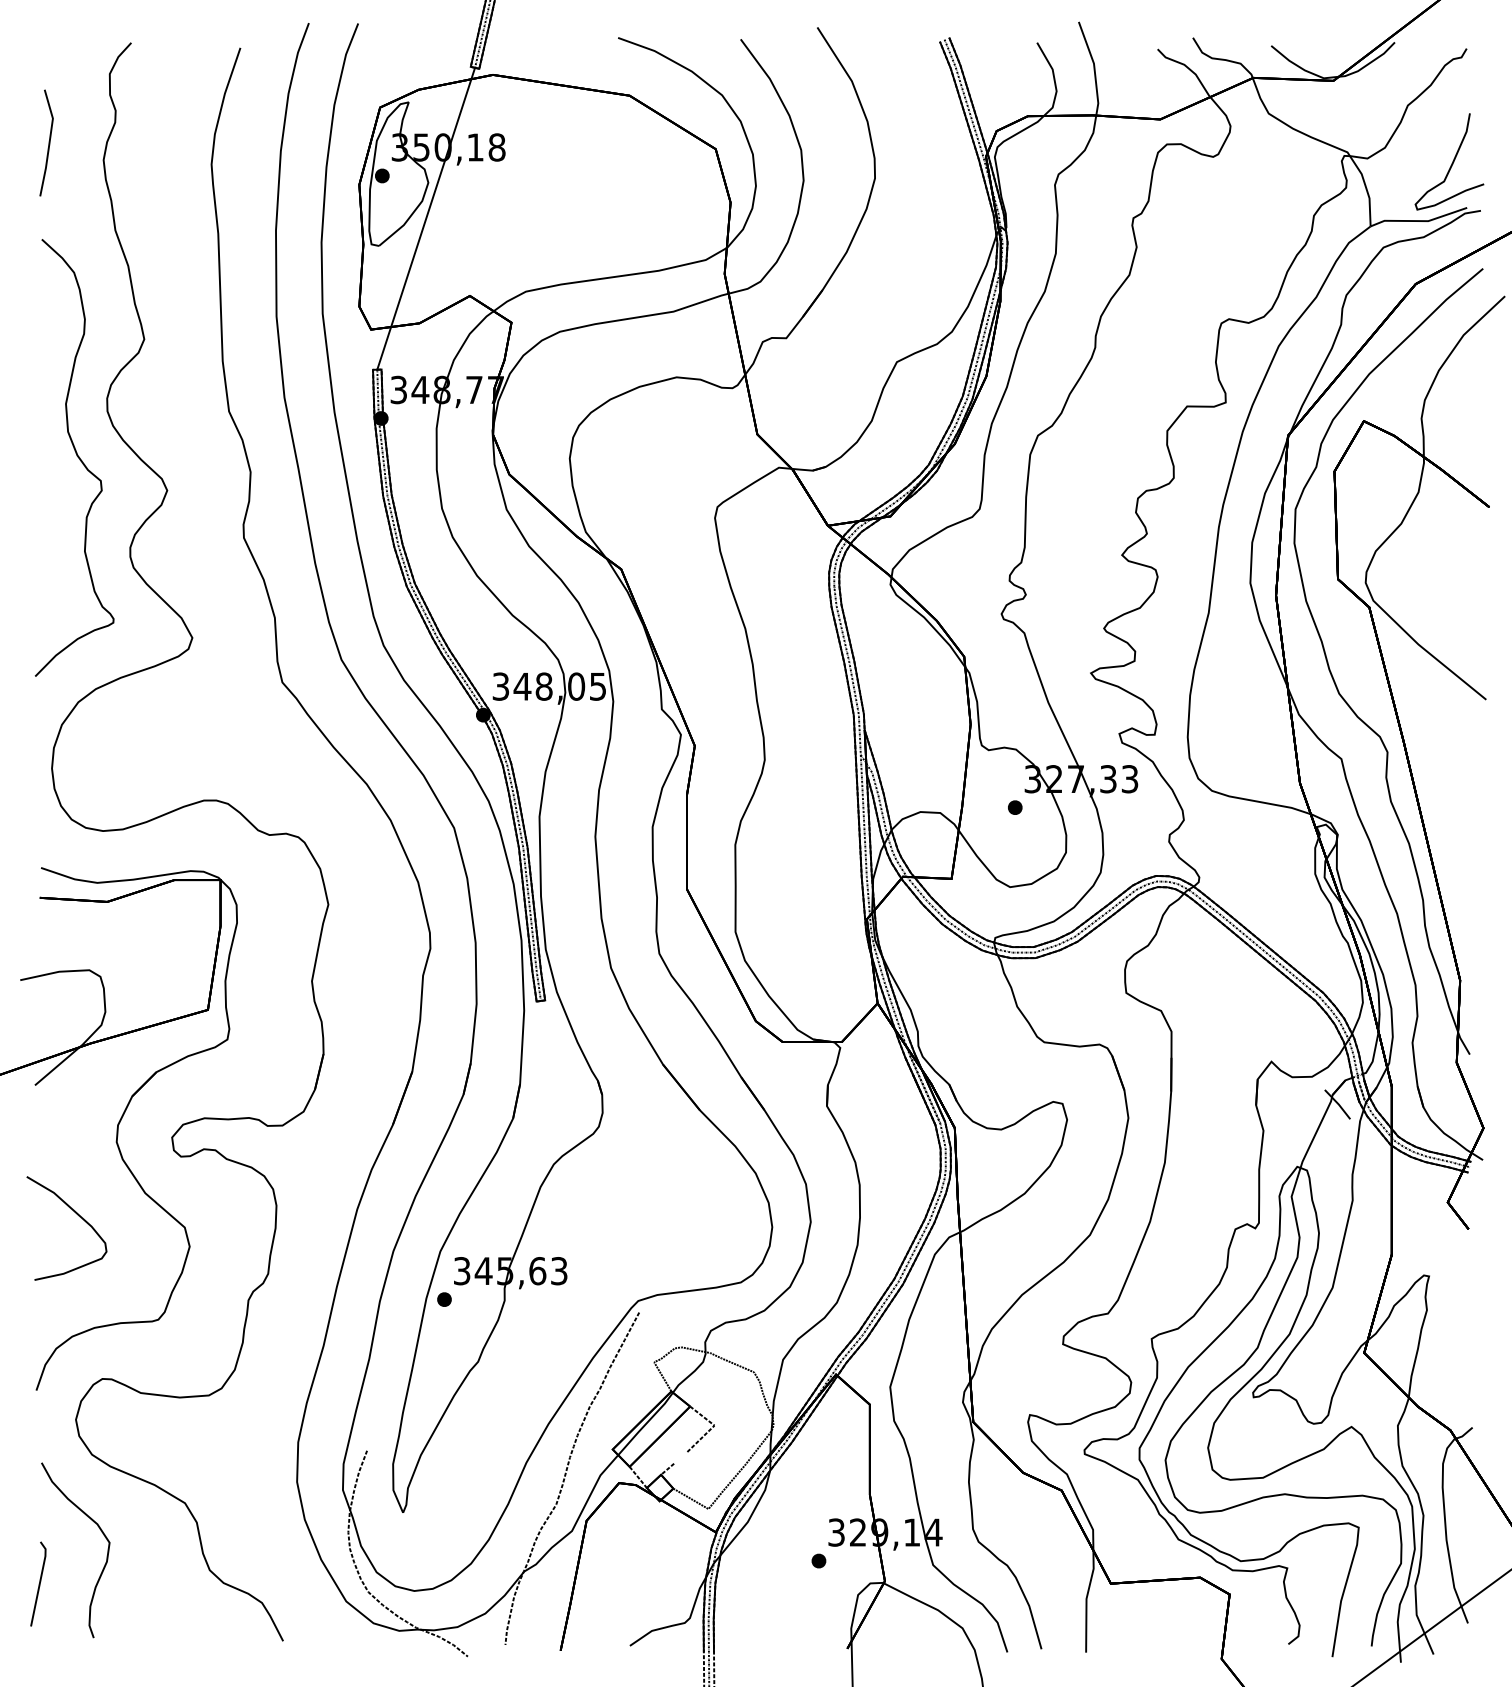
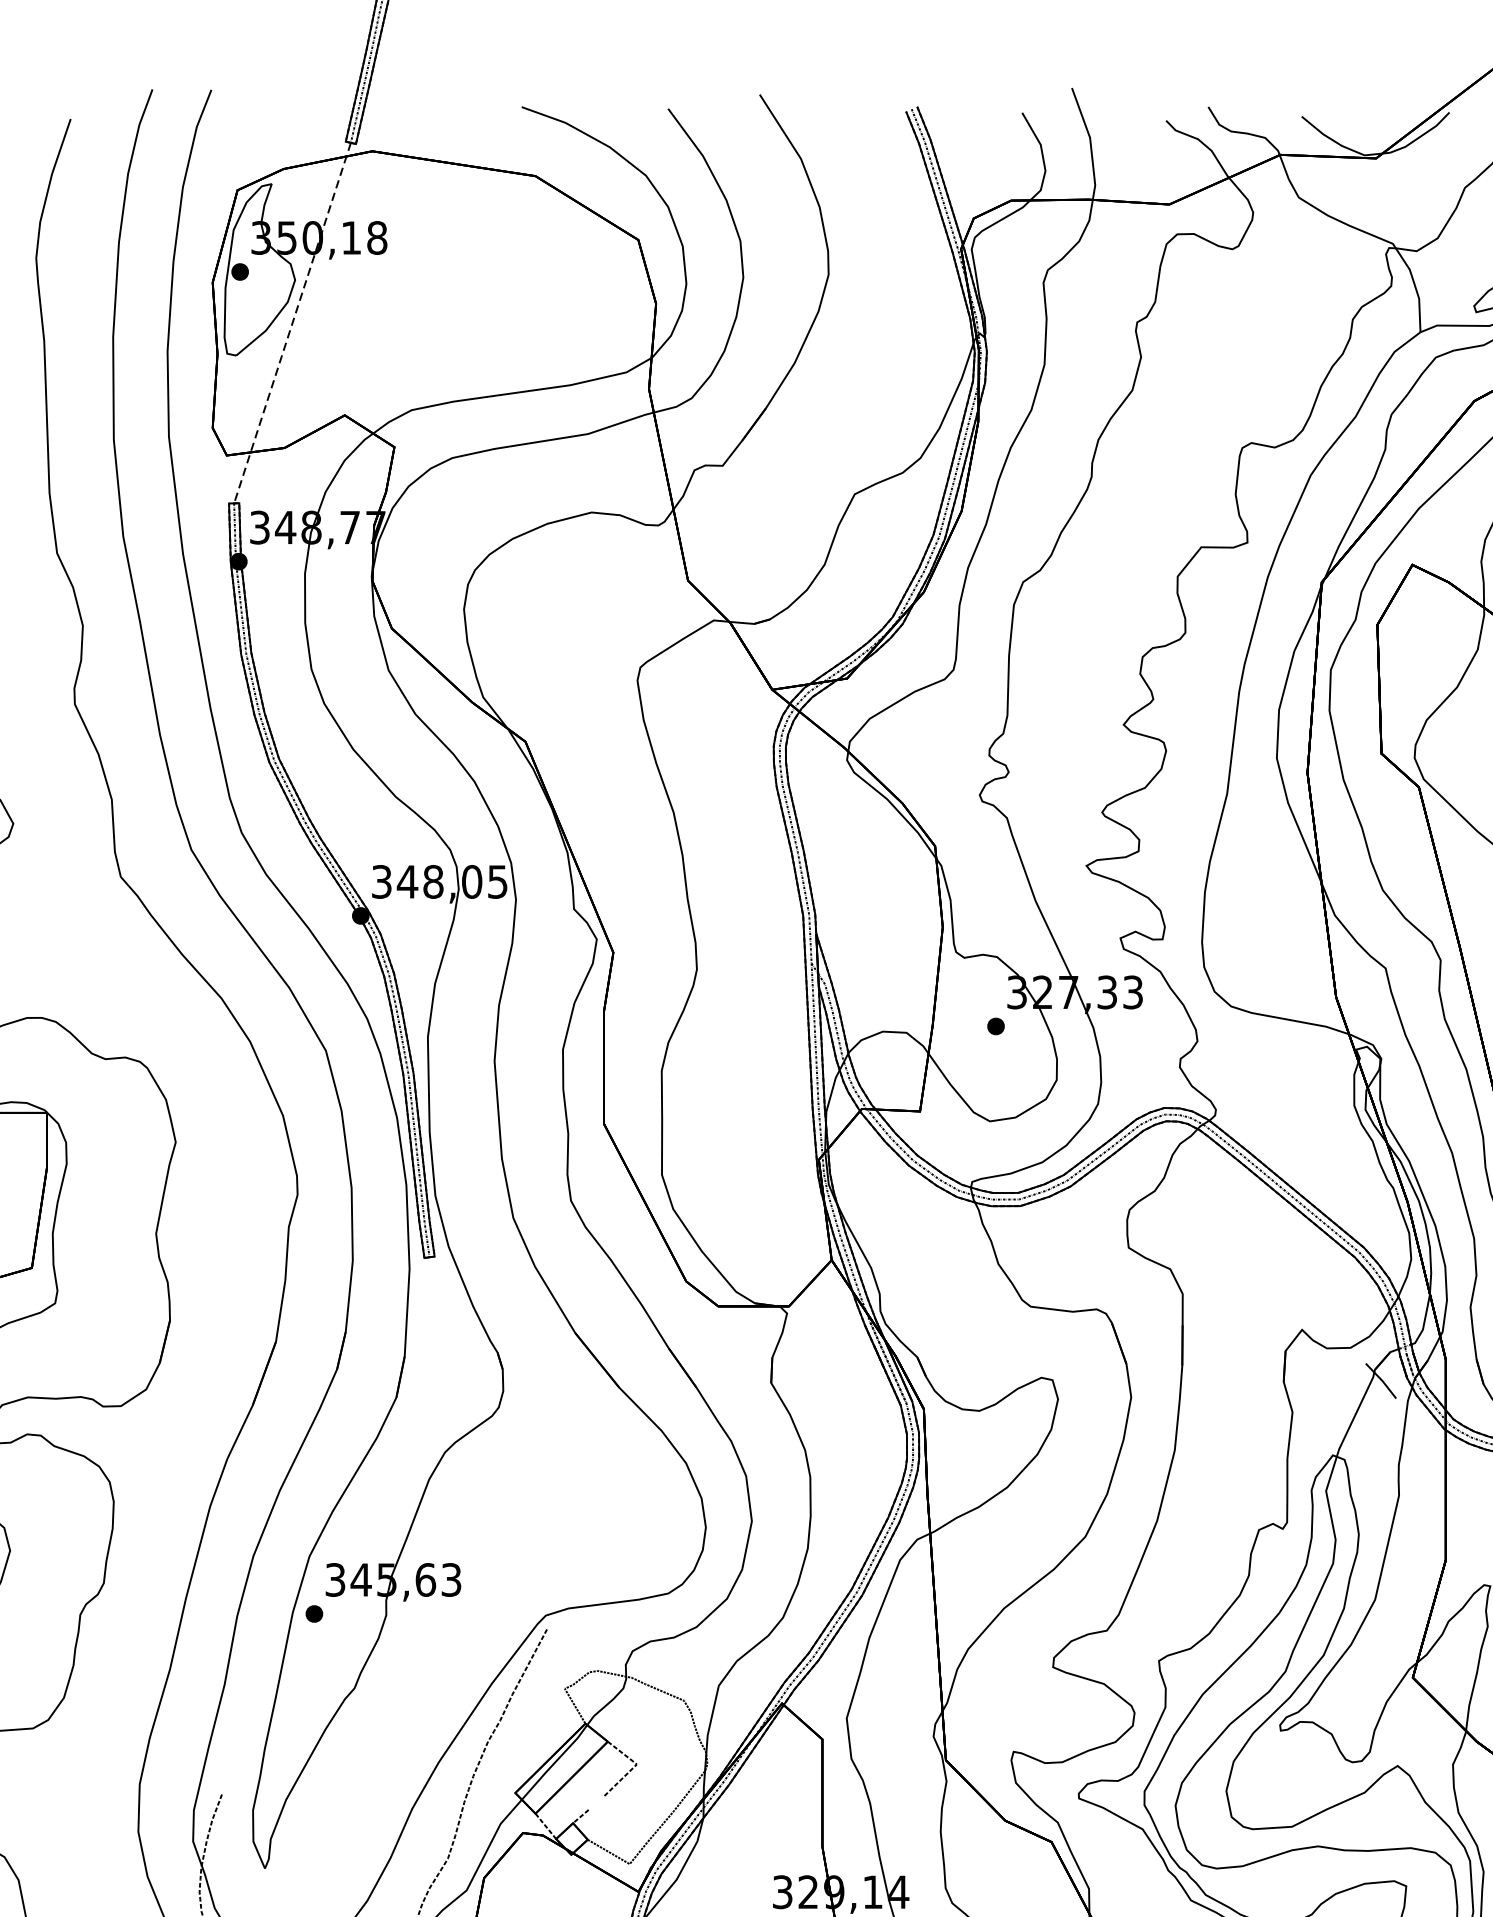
line: (426, 218) -> (292, 322), solid -> dashed

